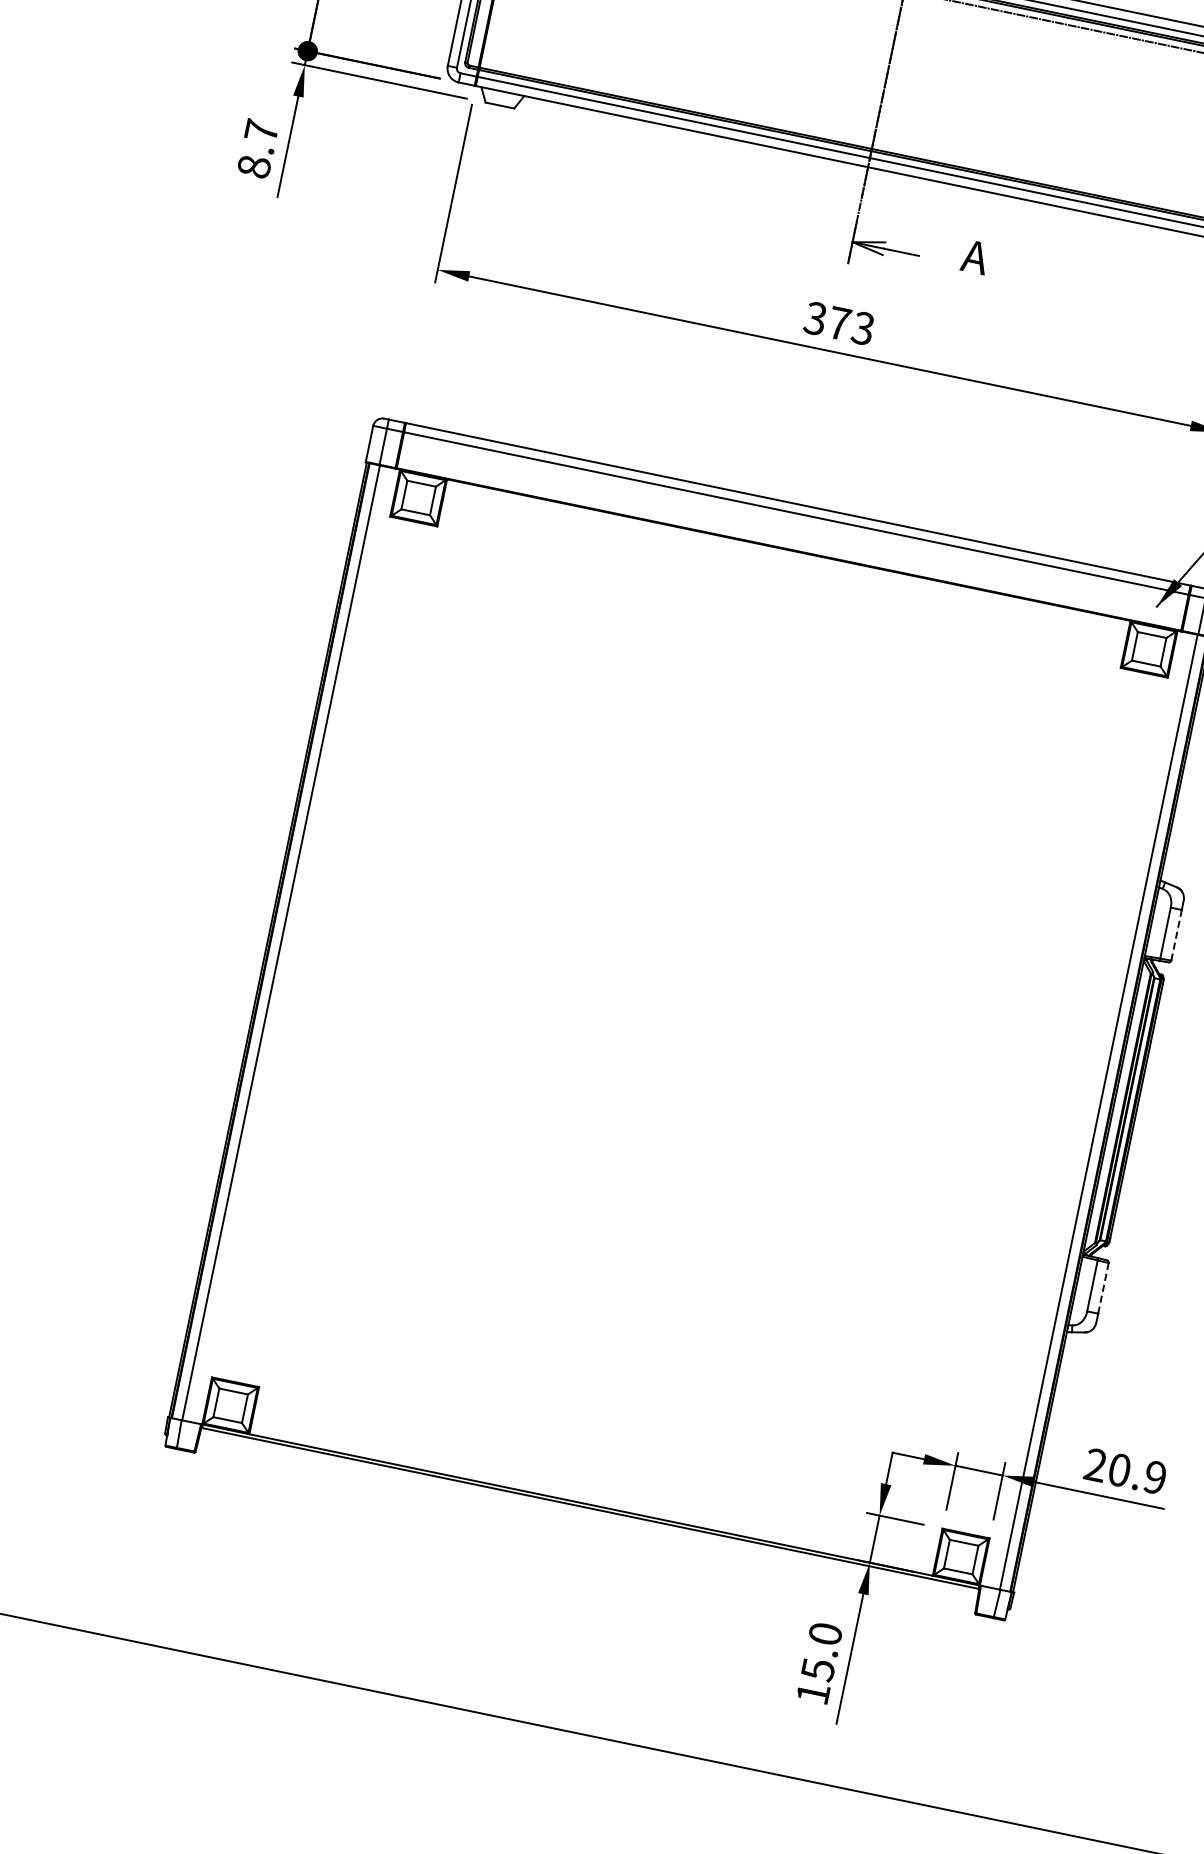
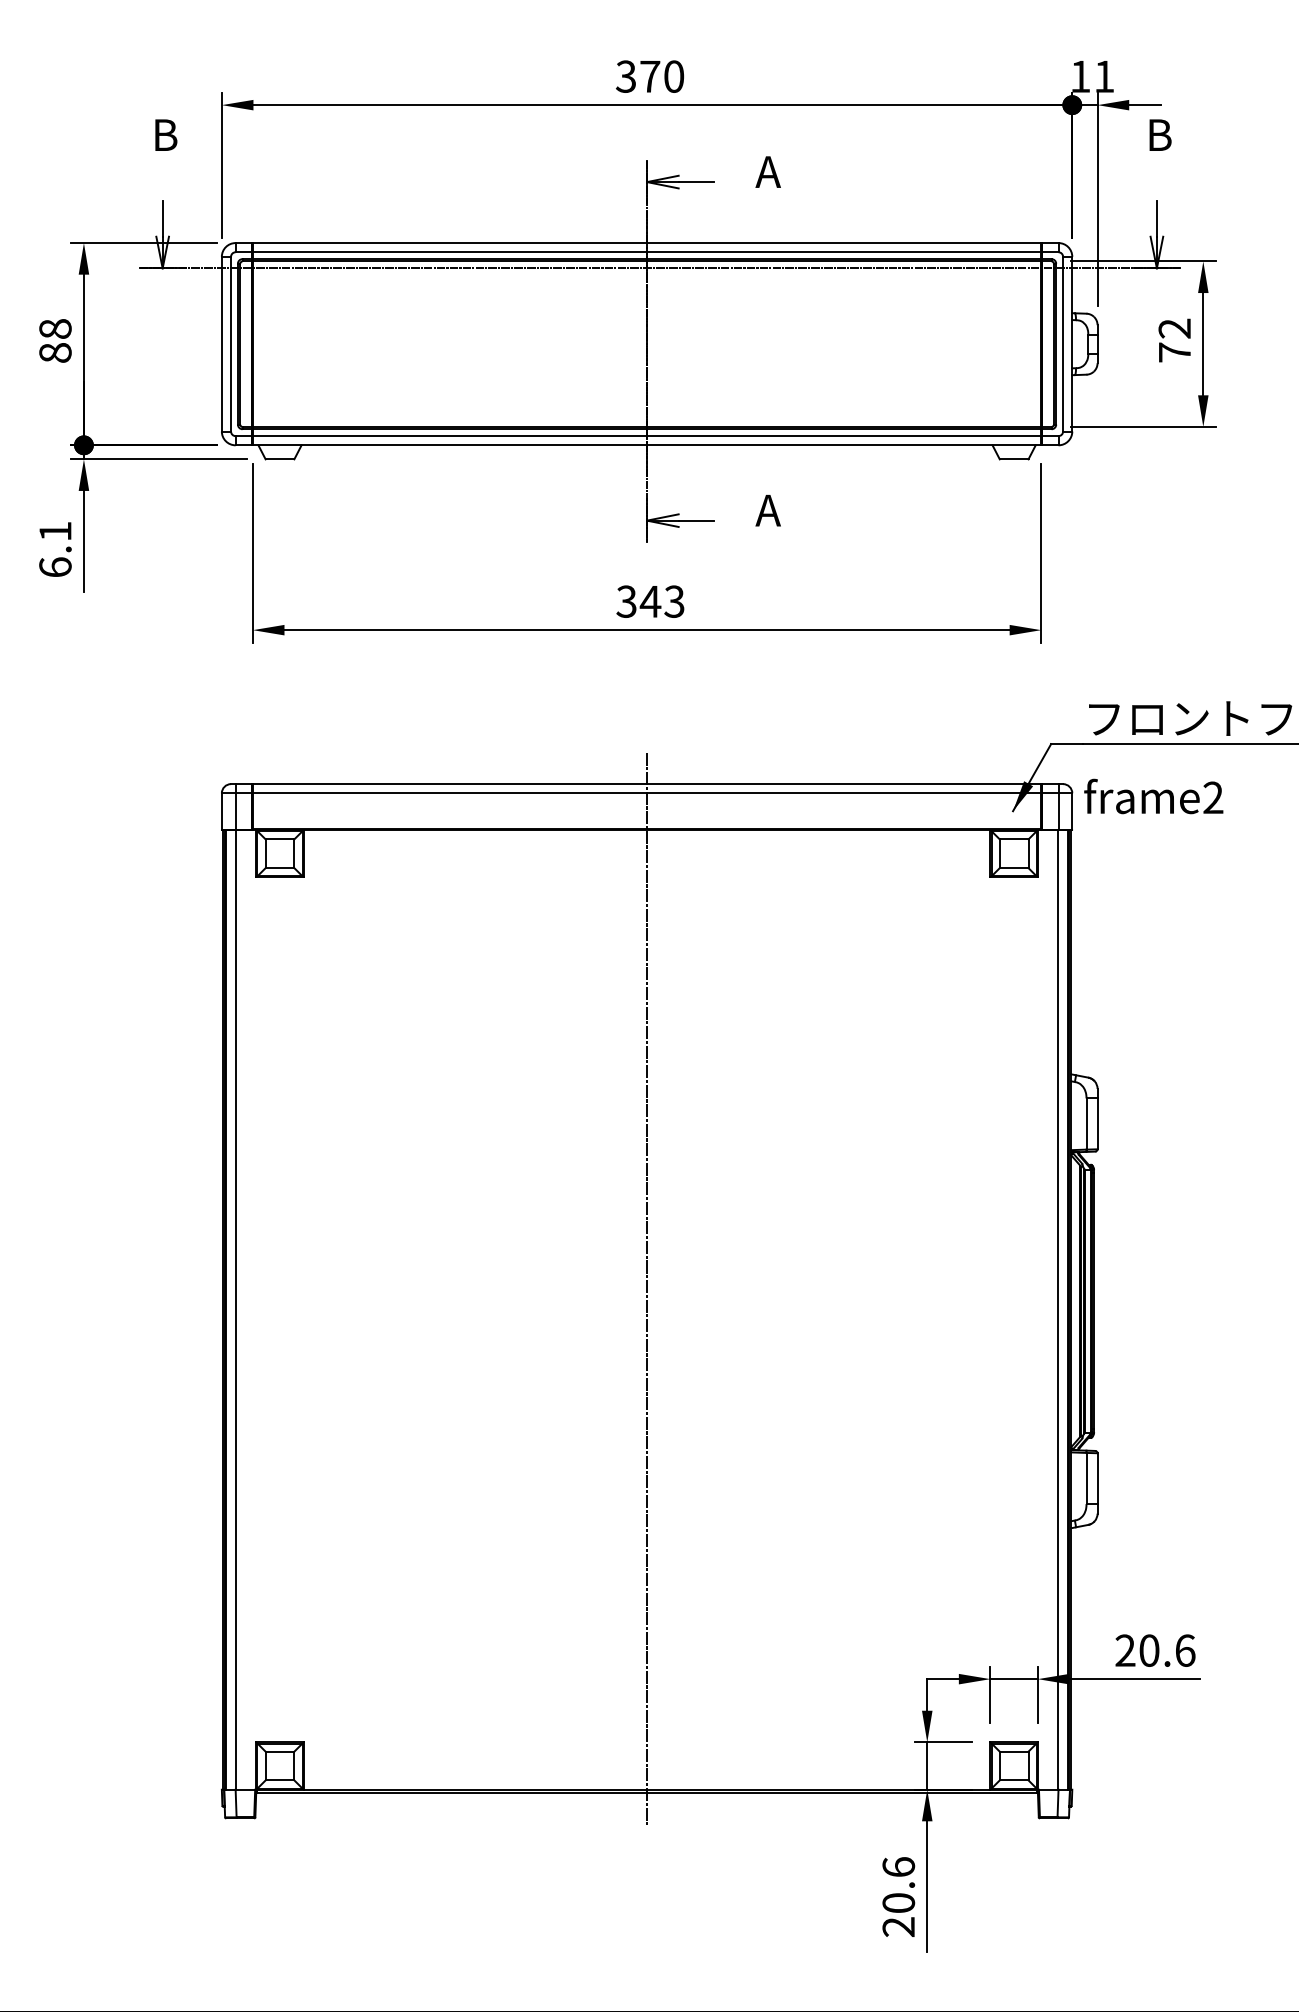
text: (257, 148) -> (55, 549), 8.7 -> 6.1
text: (839, 323) -> (650, 601), 373 -> 343
line: (1176, 934) -> (1097, 1123), dashed -> solid
line: (694, 1006) -> (647, 1288), added
line: (1103, 1288) -> (1097, 1478), dashed -> solid
text: (1155, 1477) -> (1185, 1650), 20.9 -> 20.6
text: (819, 1664) -> (898, 1897), 15.0 -> 20.6

